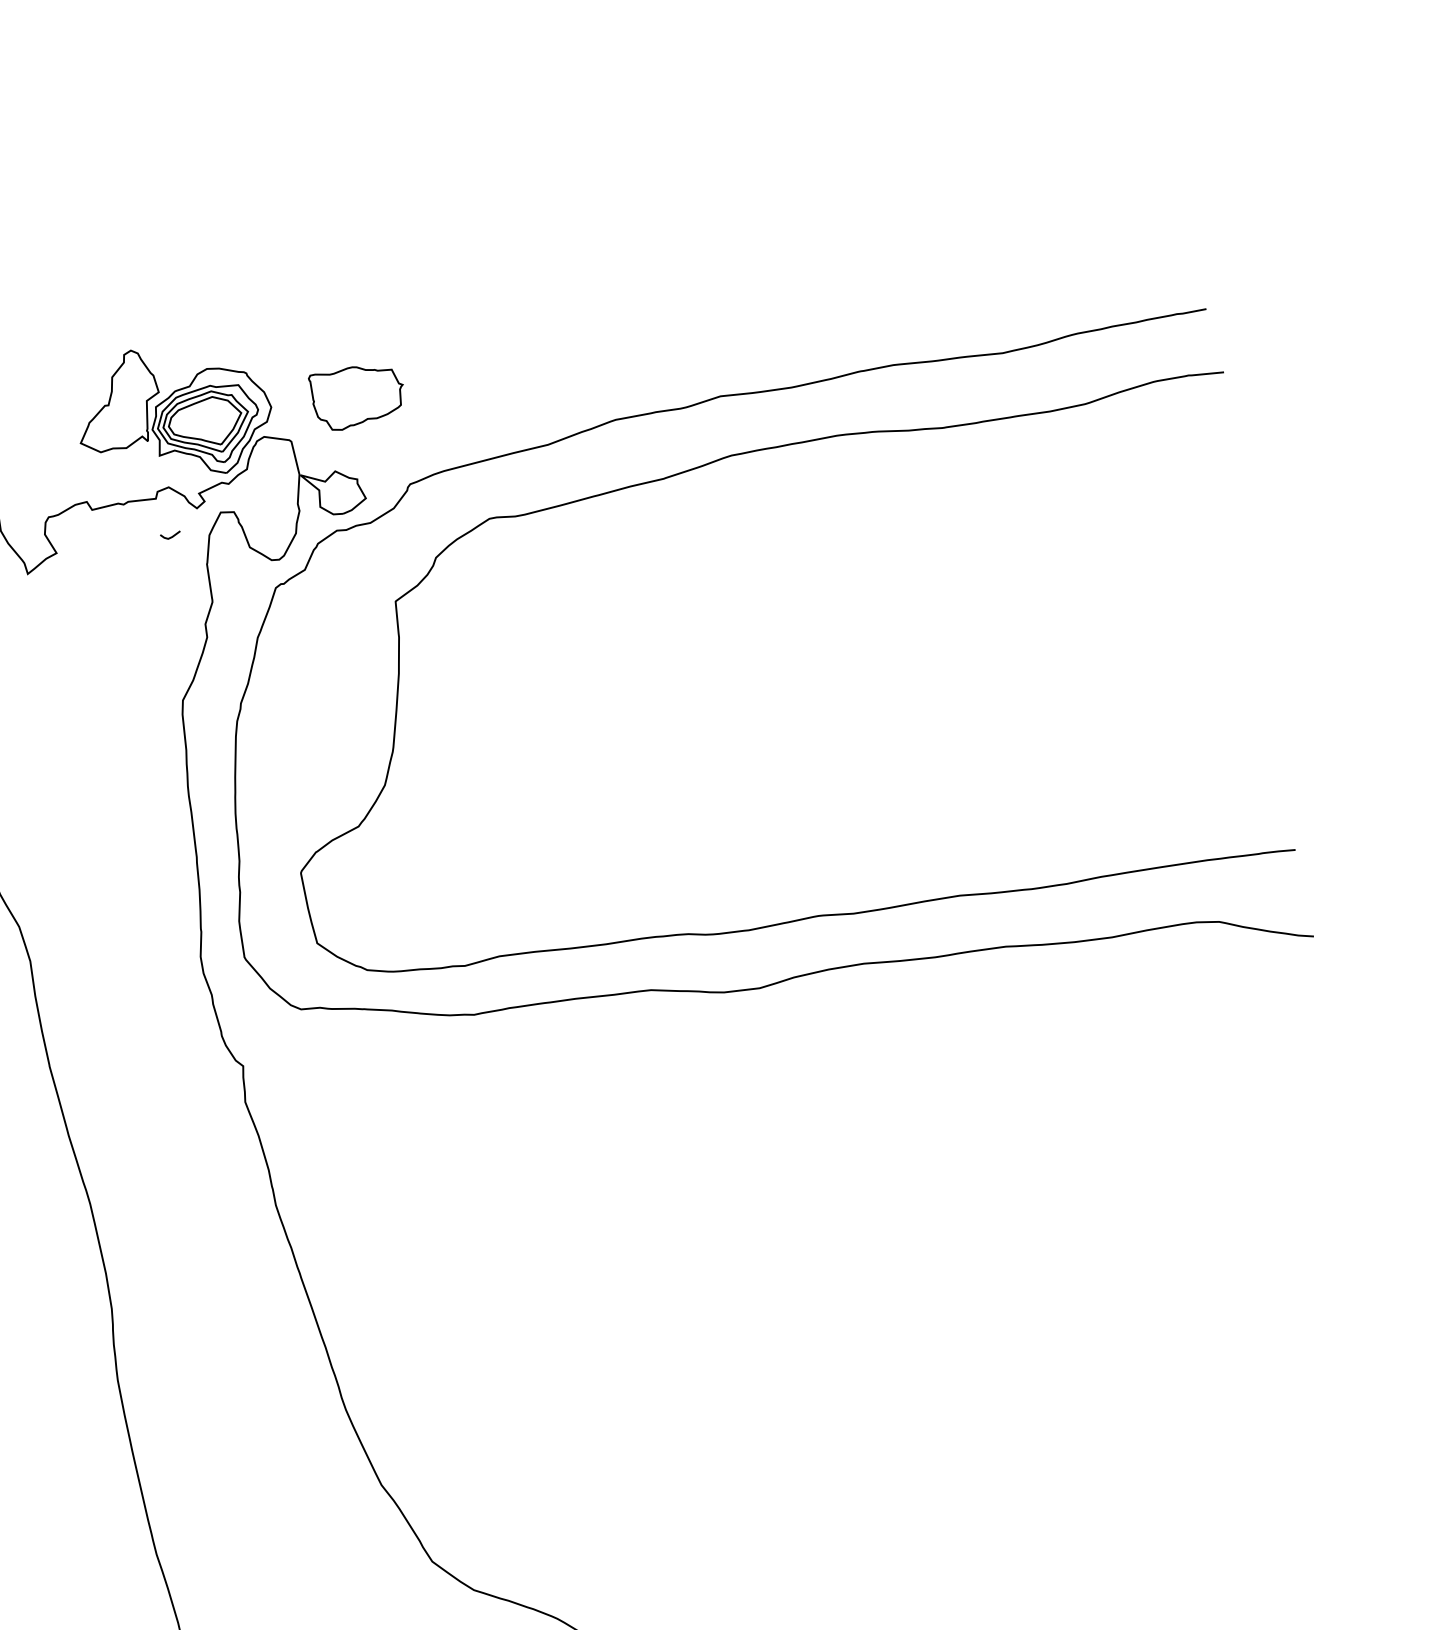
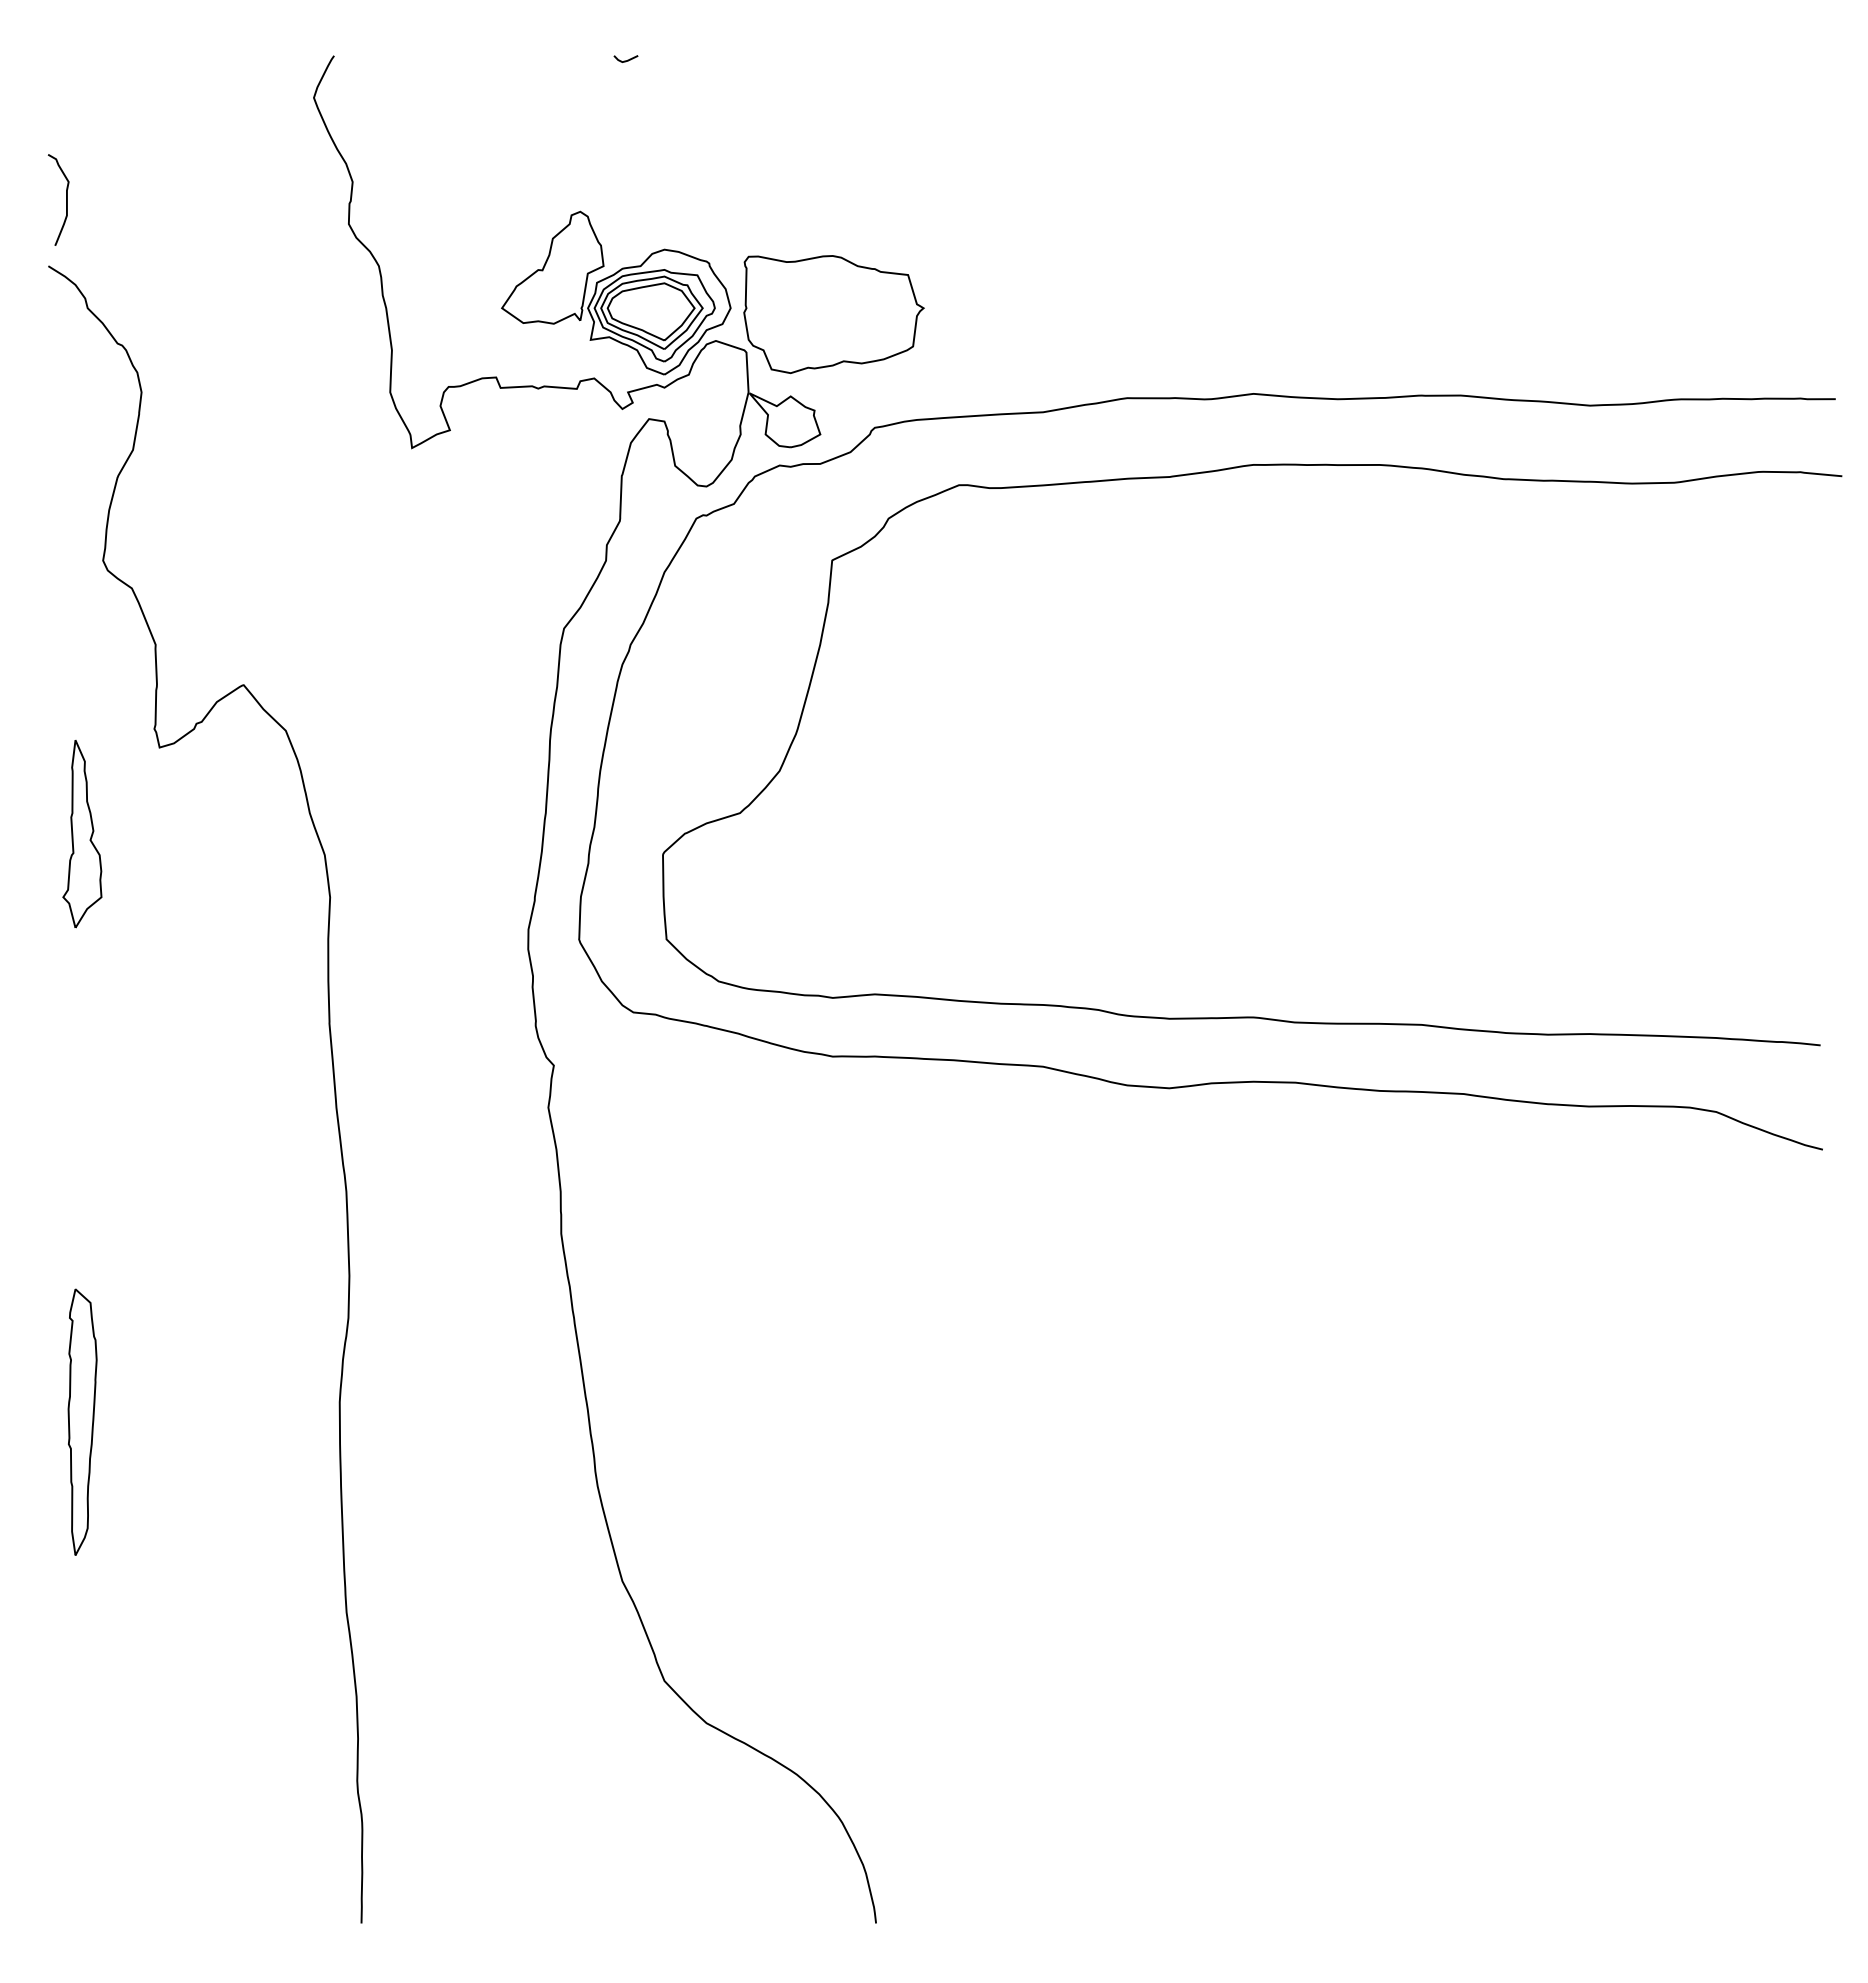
part: (357, 396) -> (833, 314), size x1.67
line: (170, 537) -> (625, 60), moved

